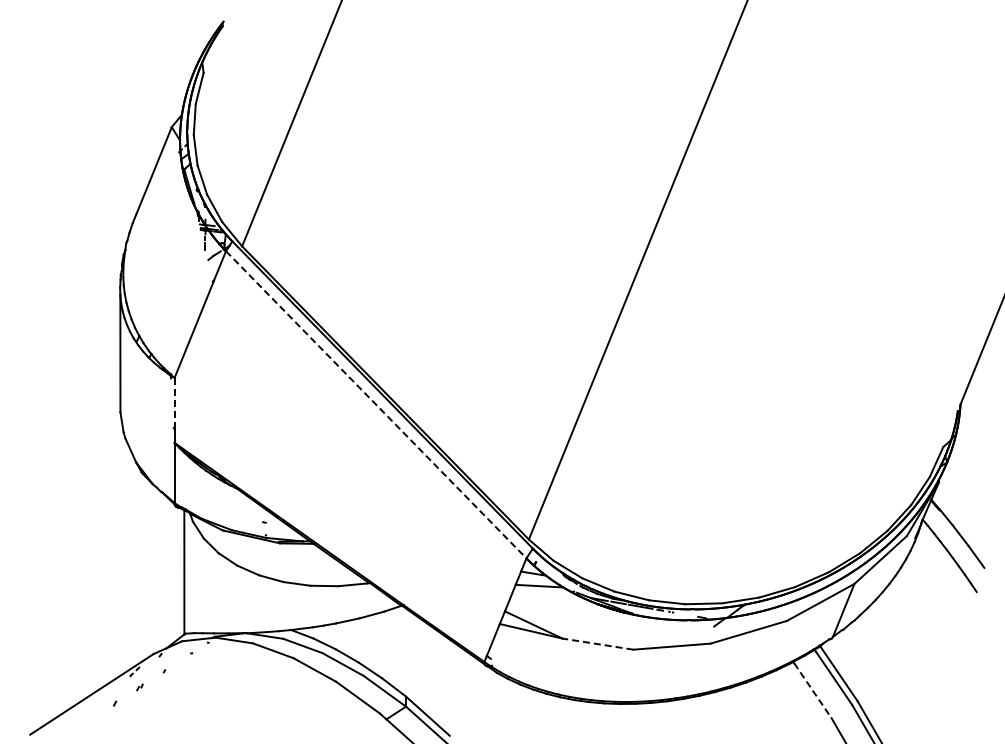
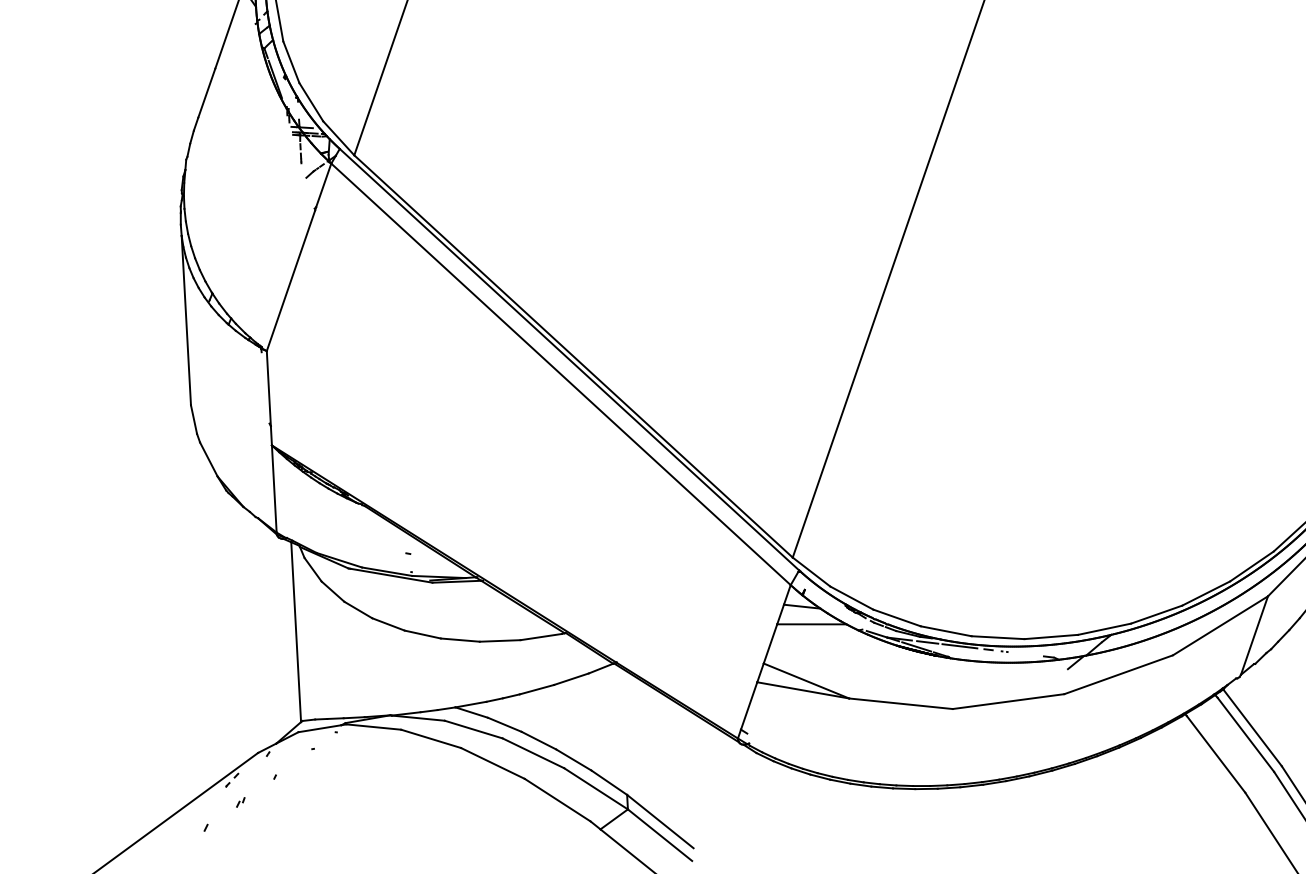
line: (174, 403) -> (268, 388), dashed -> solid
line: (376, 404) -> (561, 373), dashed -> solid
line: (597, 644) -> (900, 704), dashed -> solid
line: (813, 691) -> (1217, 755), dashed -> solid

